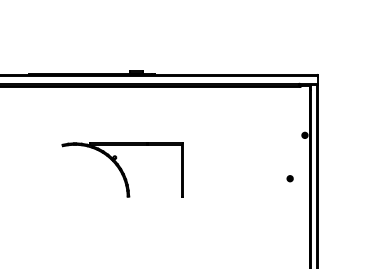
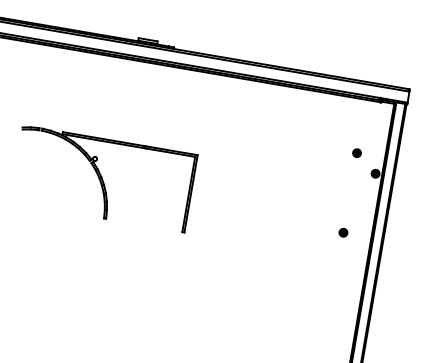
part: (289, 123) -> (356, 152), added

